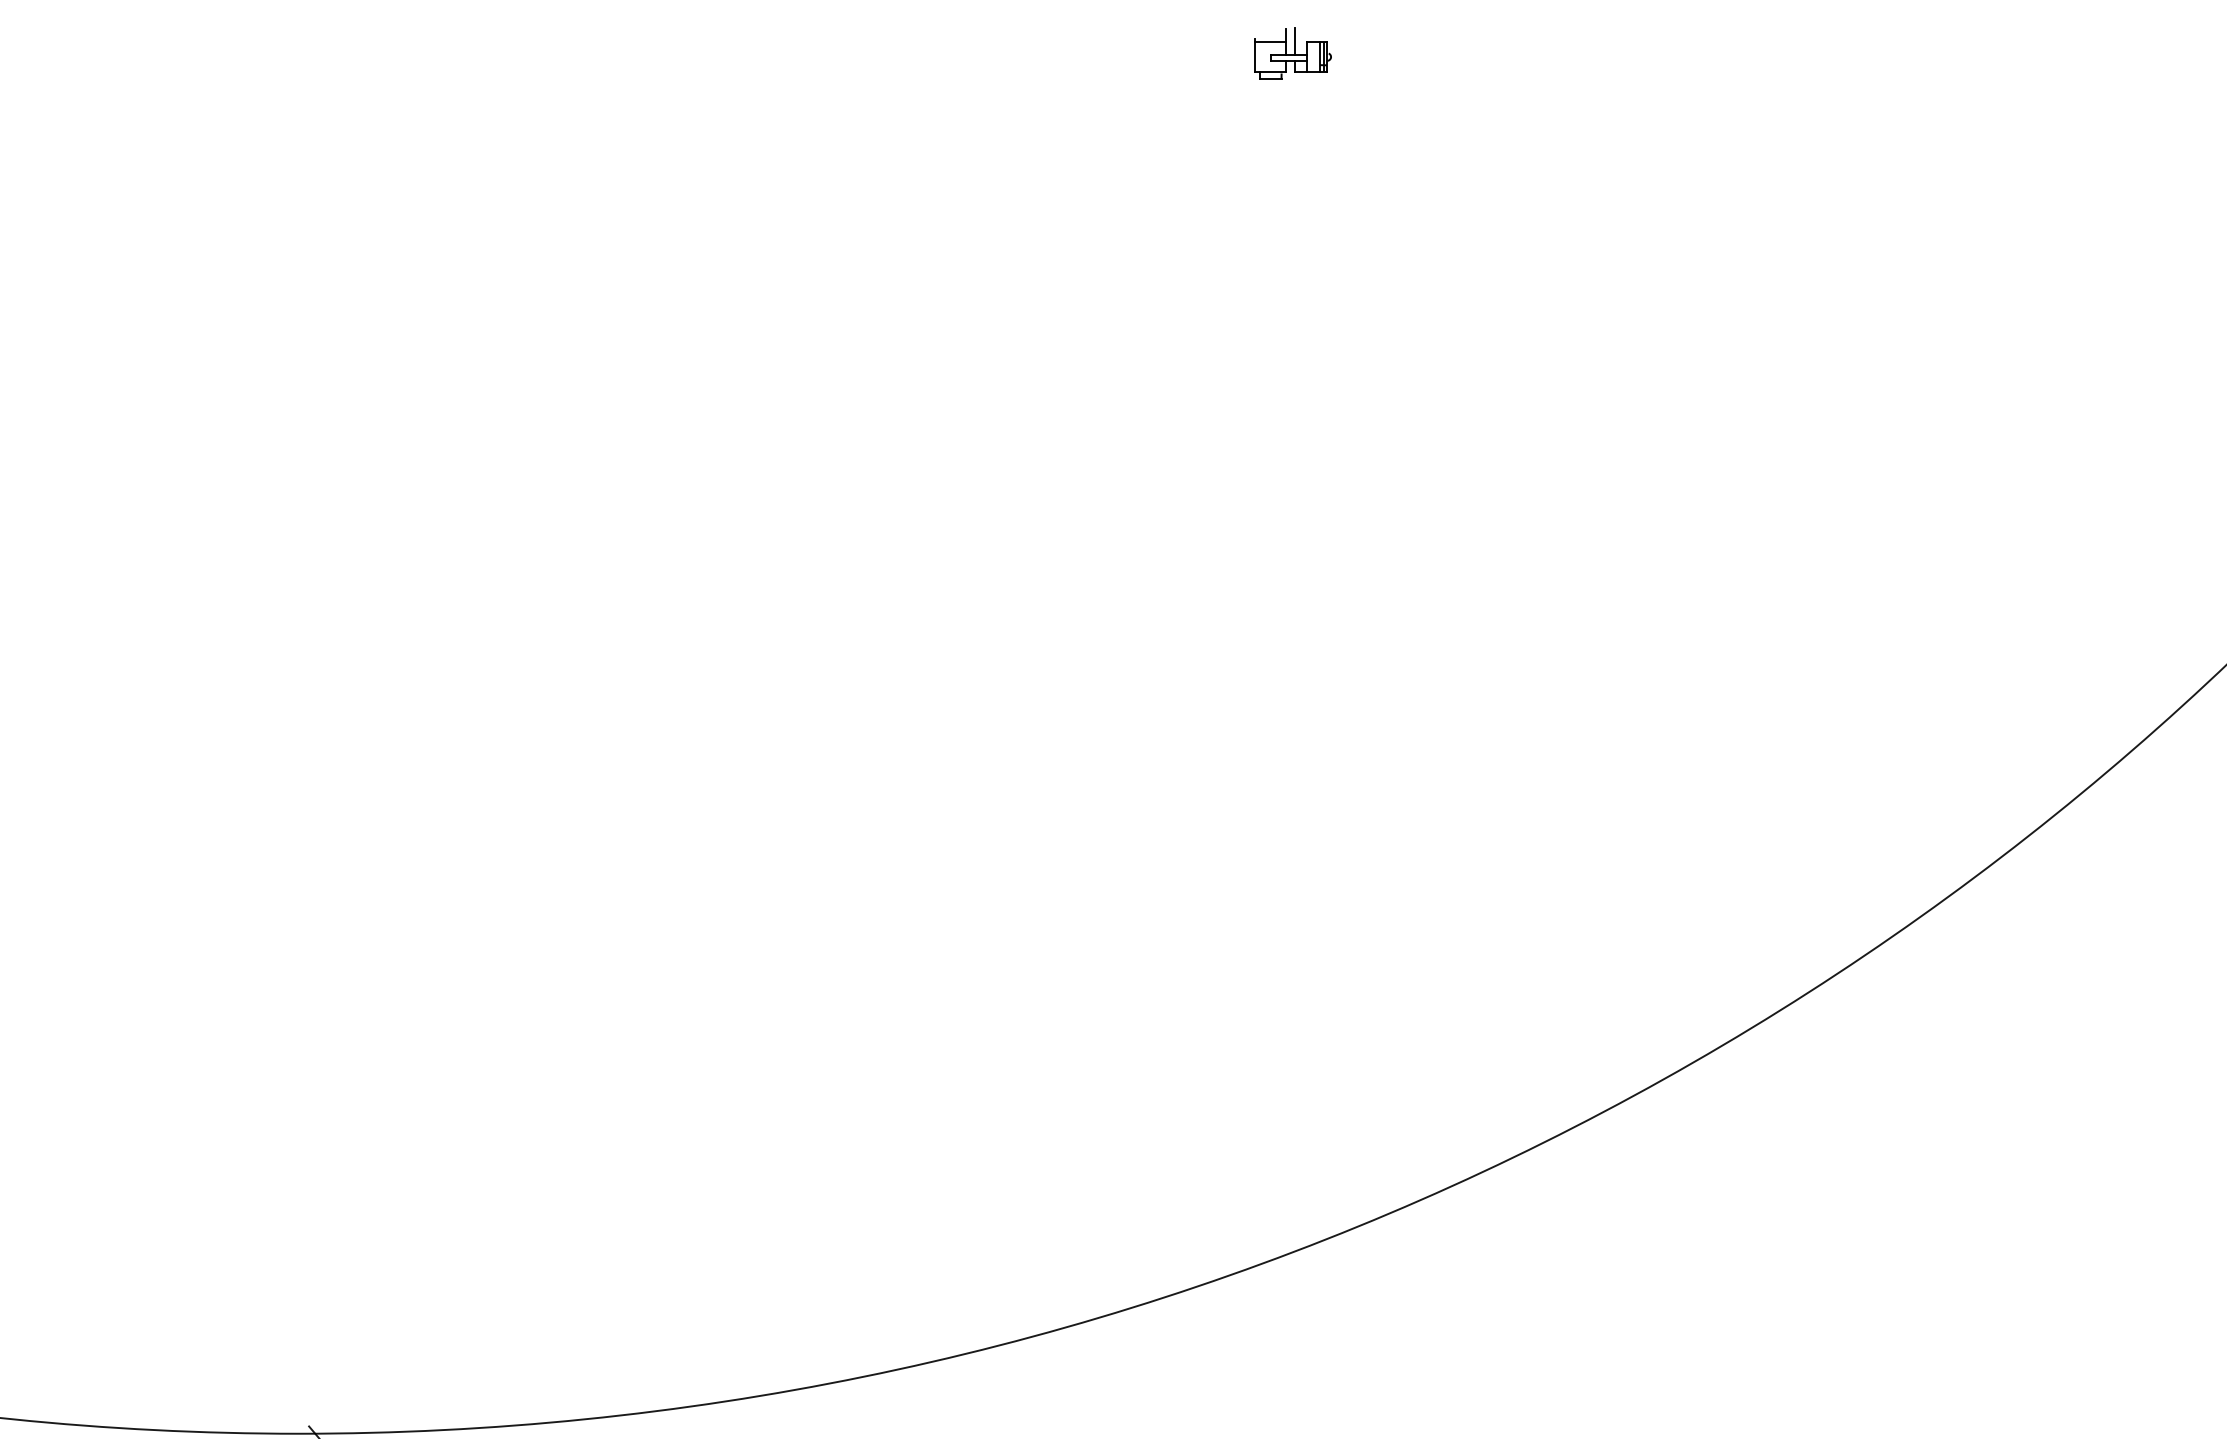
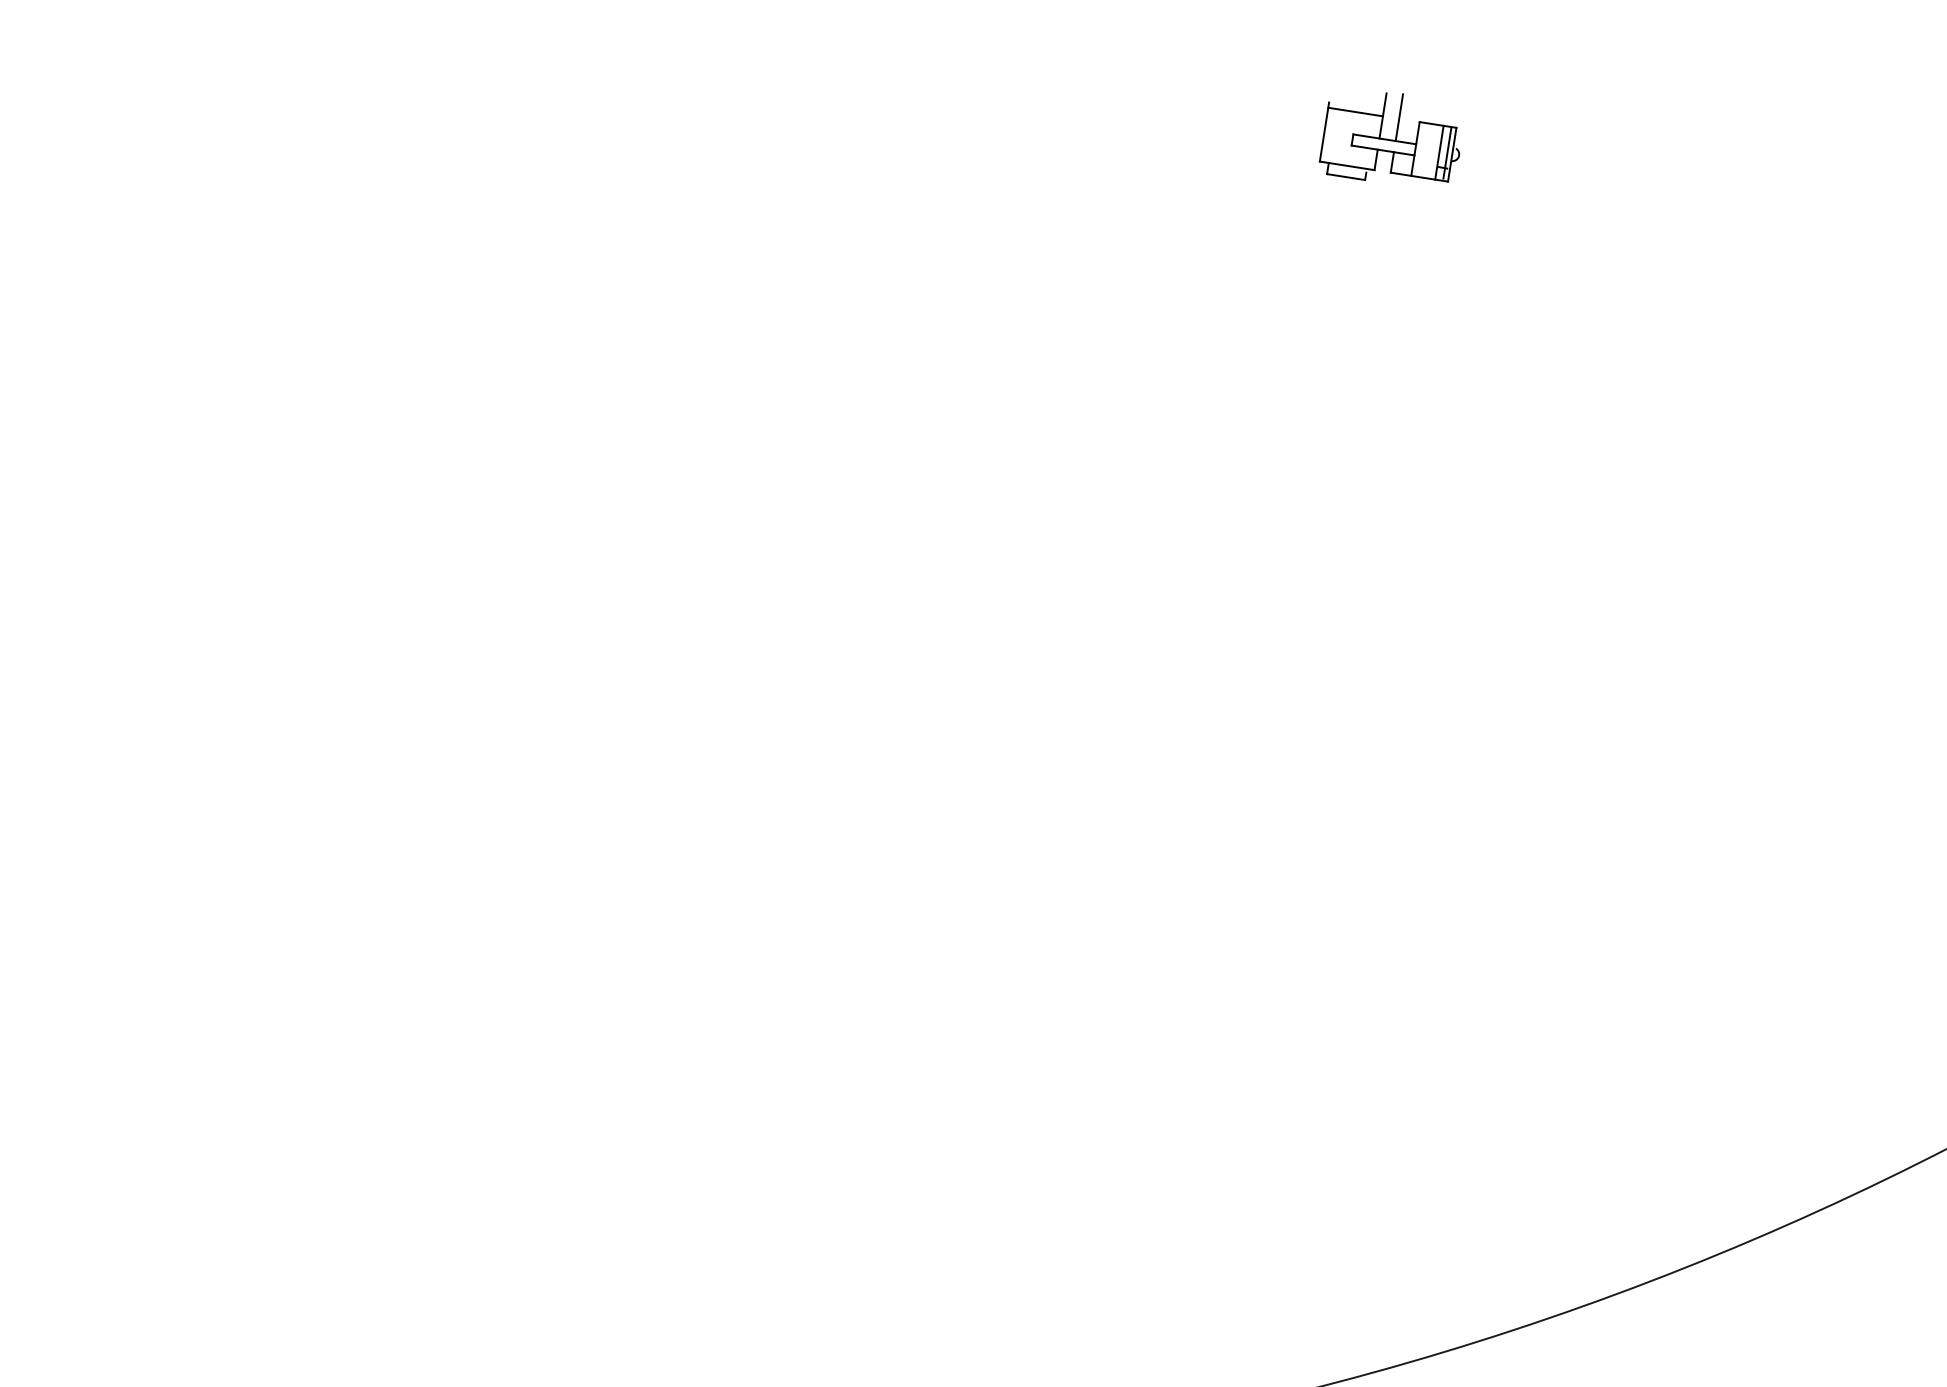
part: (1293, 53) -> (1393, 138), size x1.67

